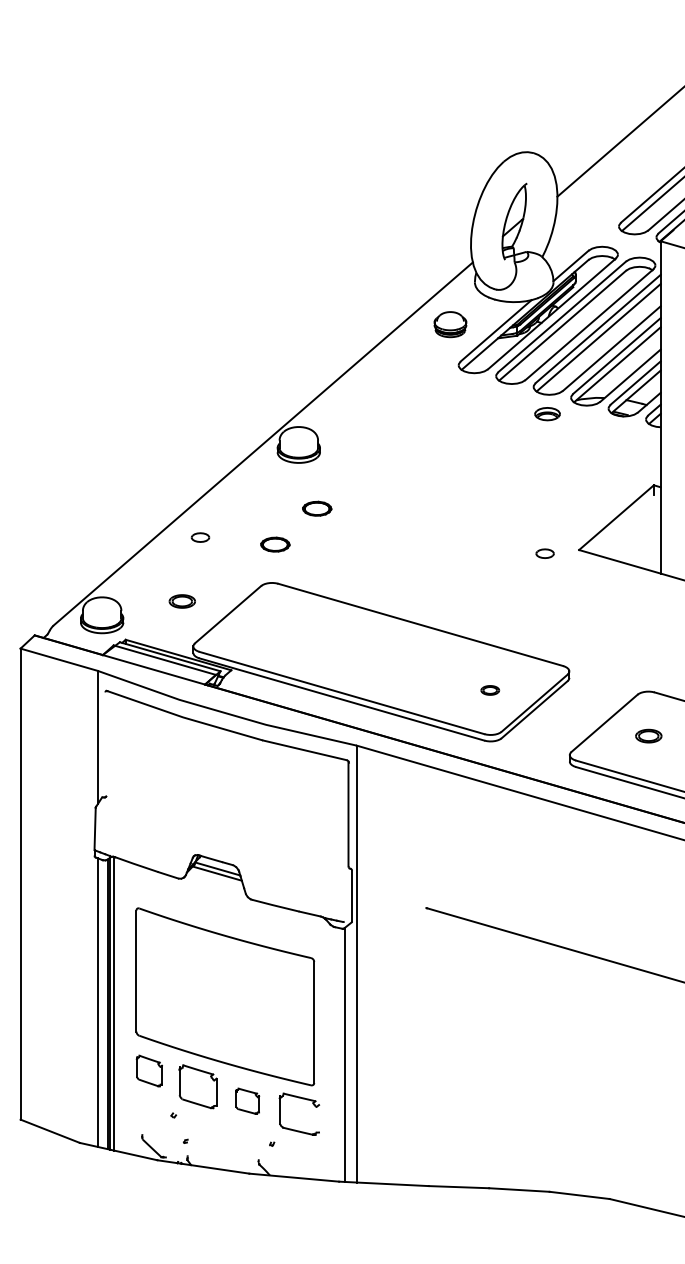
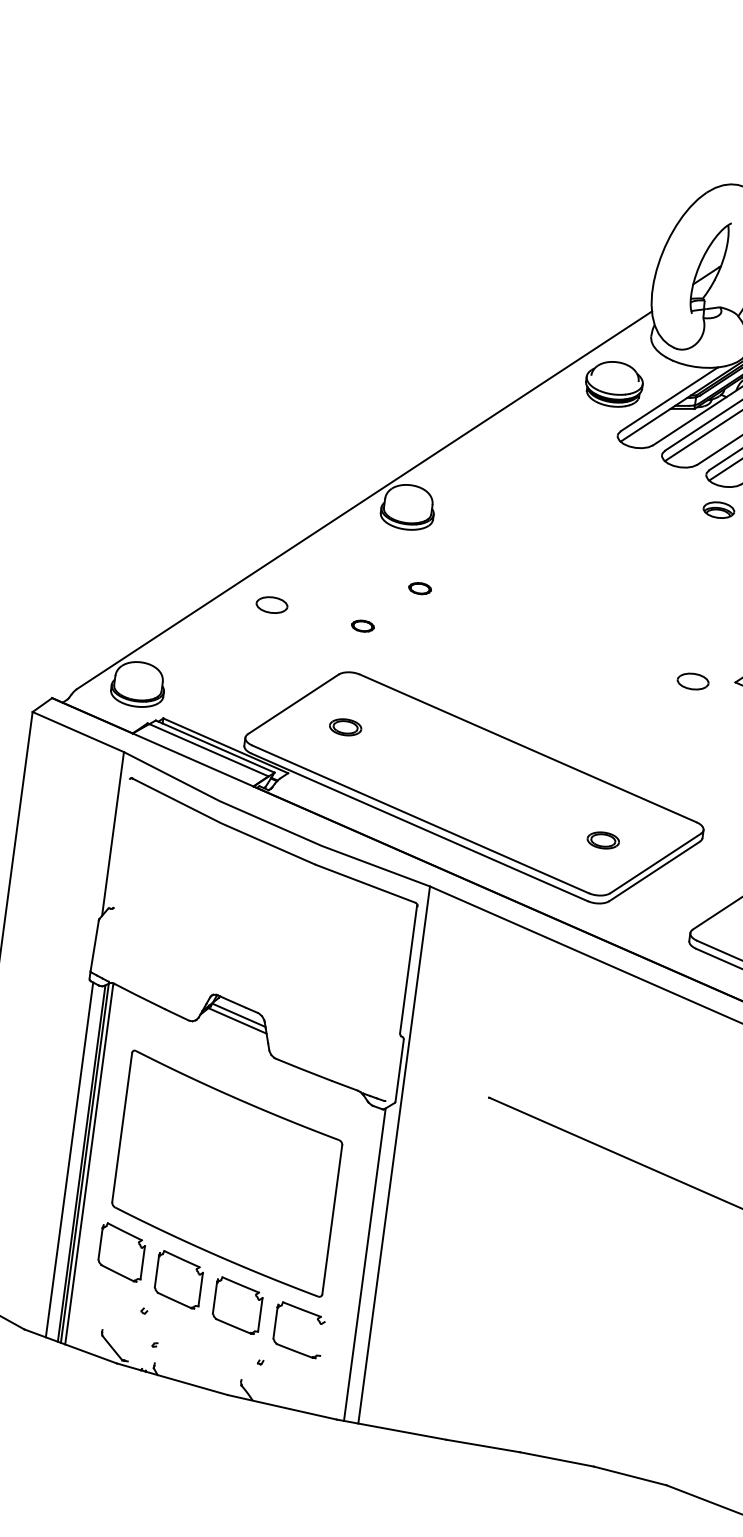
part: (450, 324) -> (614, 384), size x1.43
part: (316, 508) -> (419, 588), size x0.62
part: (200, 537) -> (272, 604), size x1.43
part: (275, 544) -> (363, 625), size x0.62
part: (544, 553) -> (692, 681), size x1.43
part: (181, 601) -> (344, 727), moved
part: (489, 690) -> (602, 840), size x1.43
part: (149, 1070) -> (121, 1251), size x1.43
part: (247, 1101) -> (237, 1306), size x1.67

